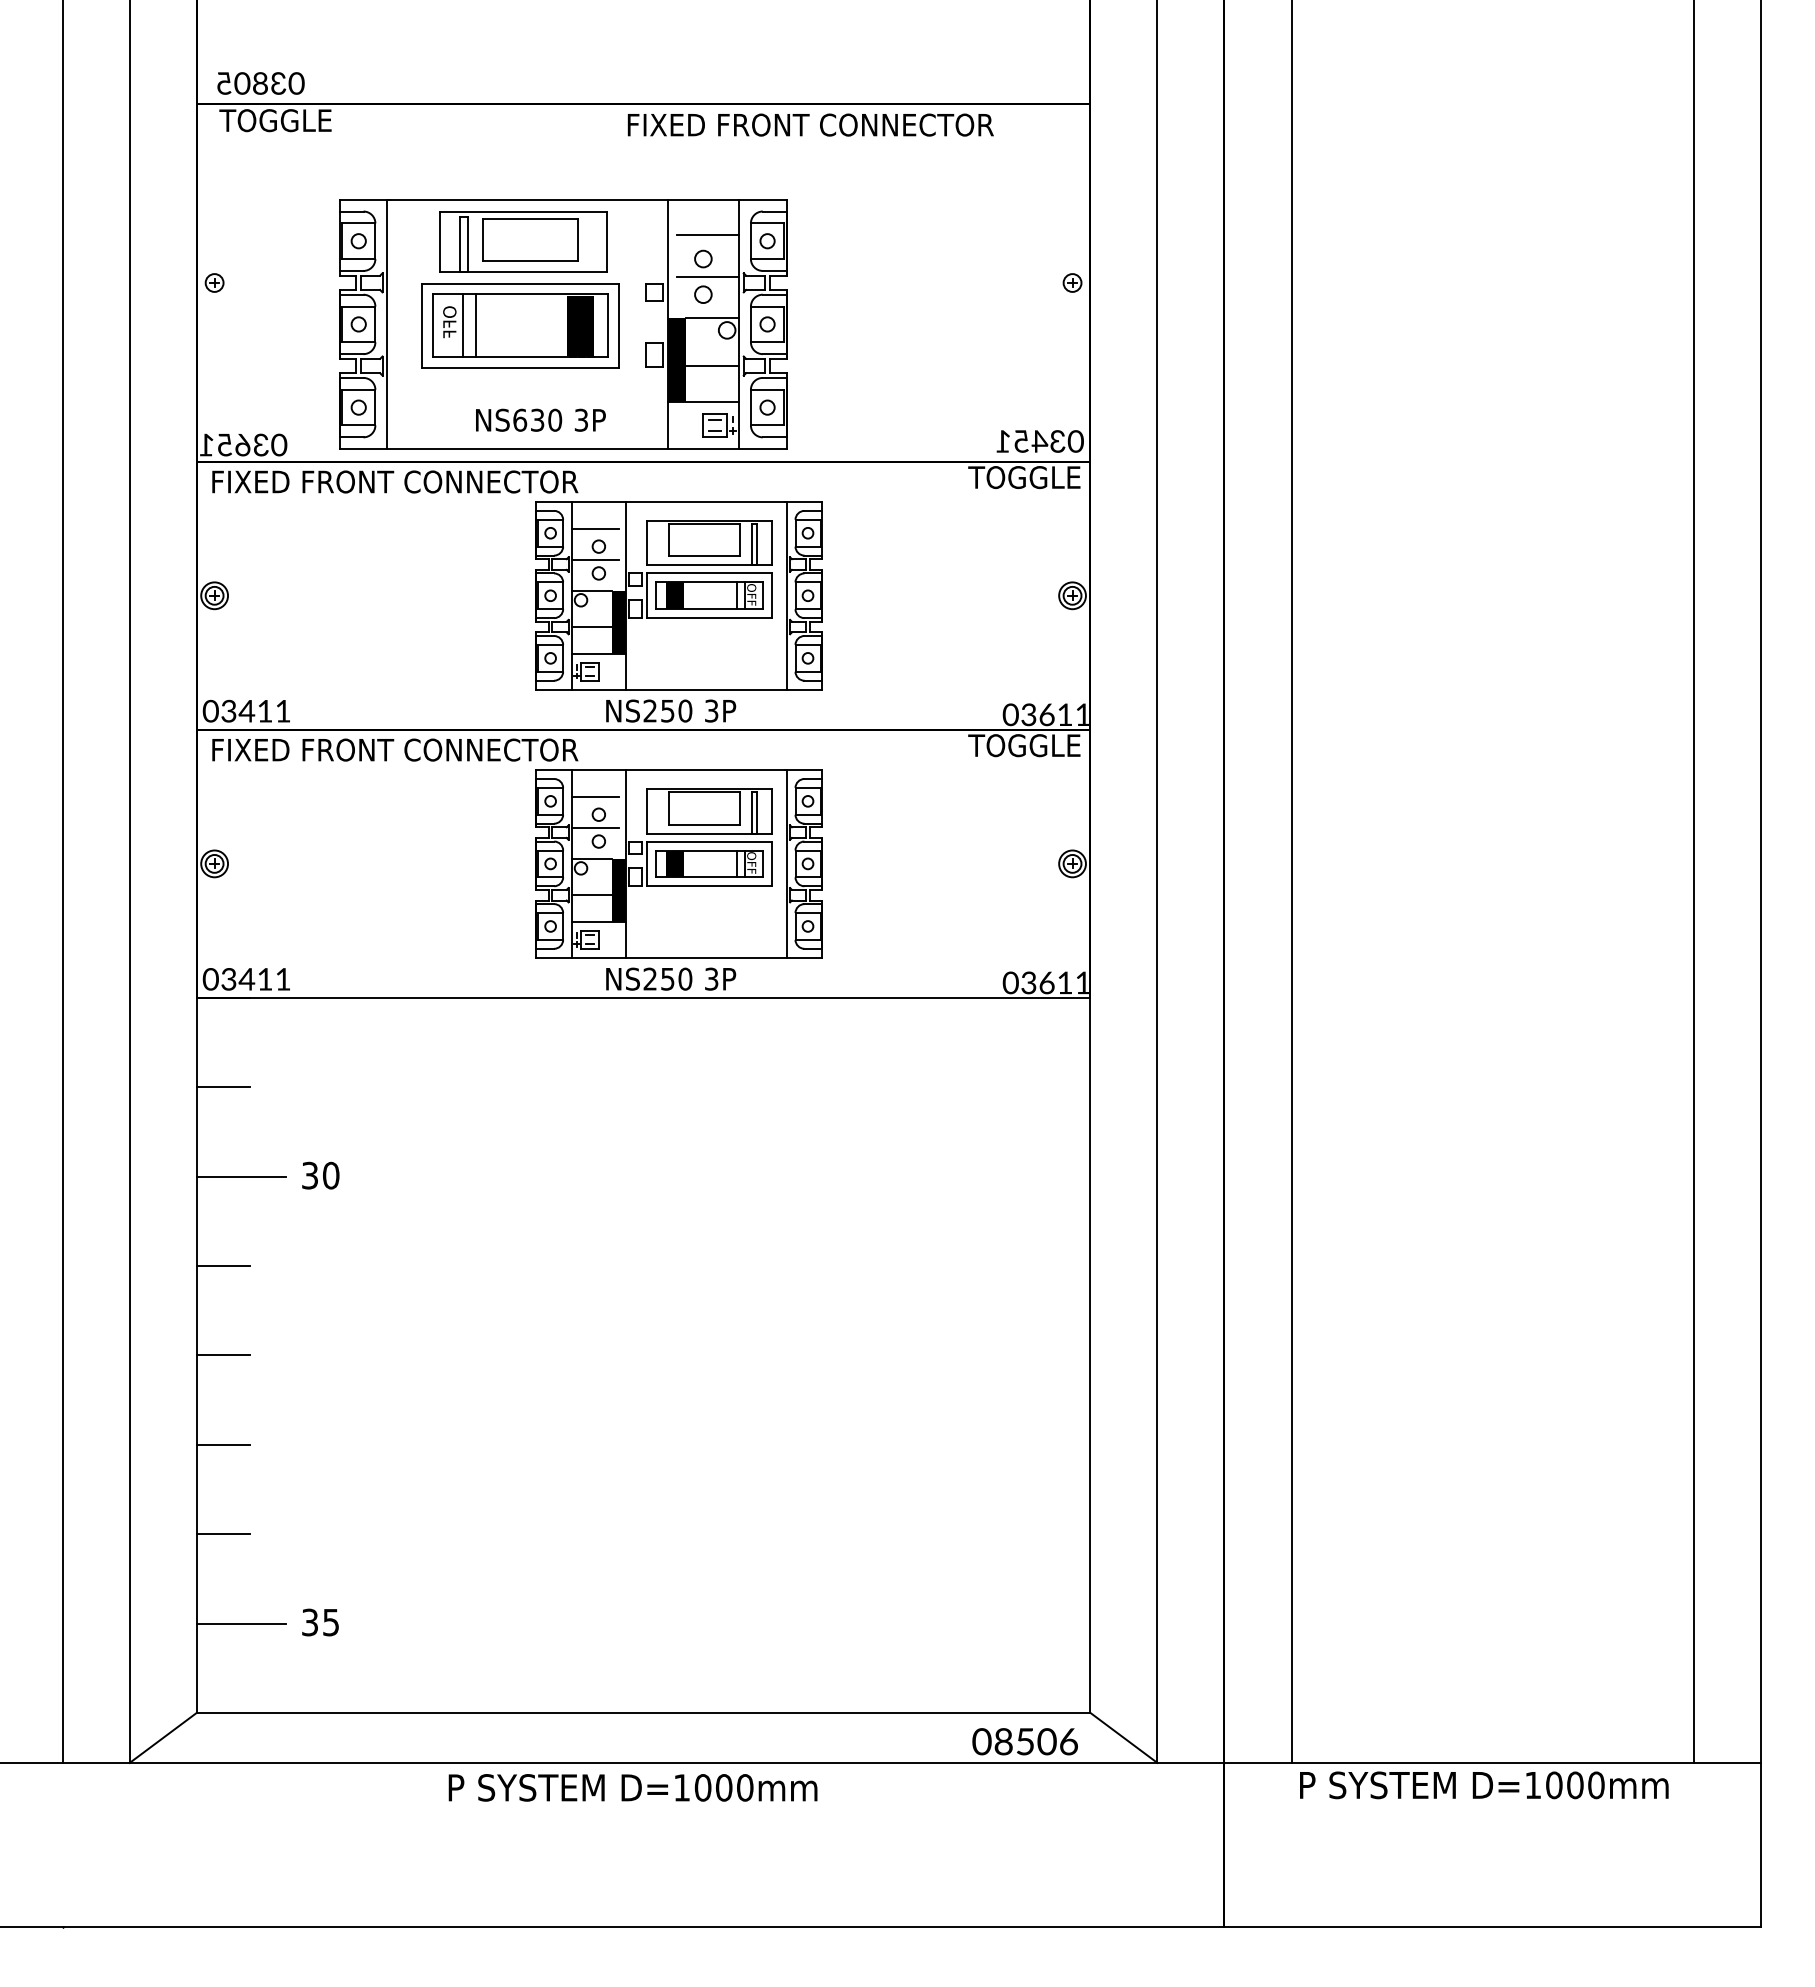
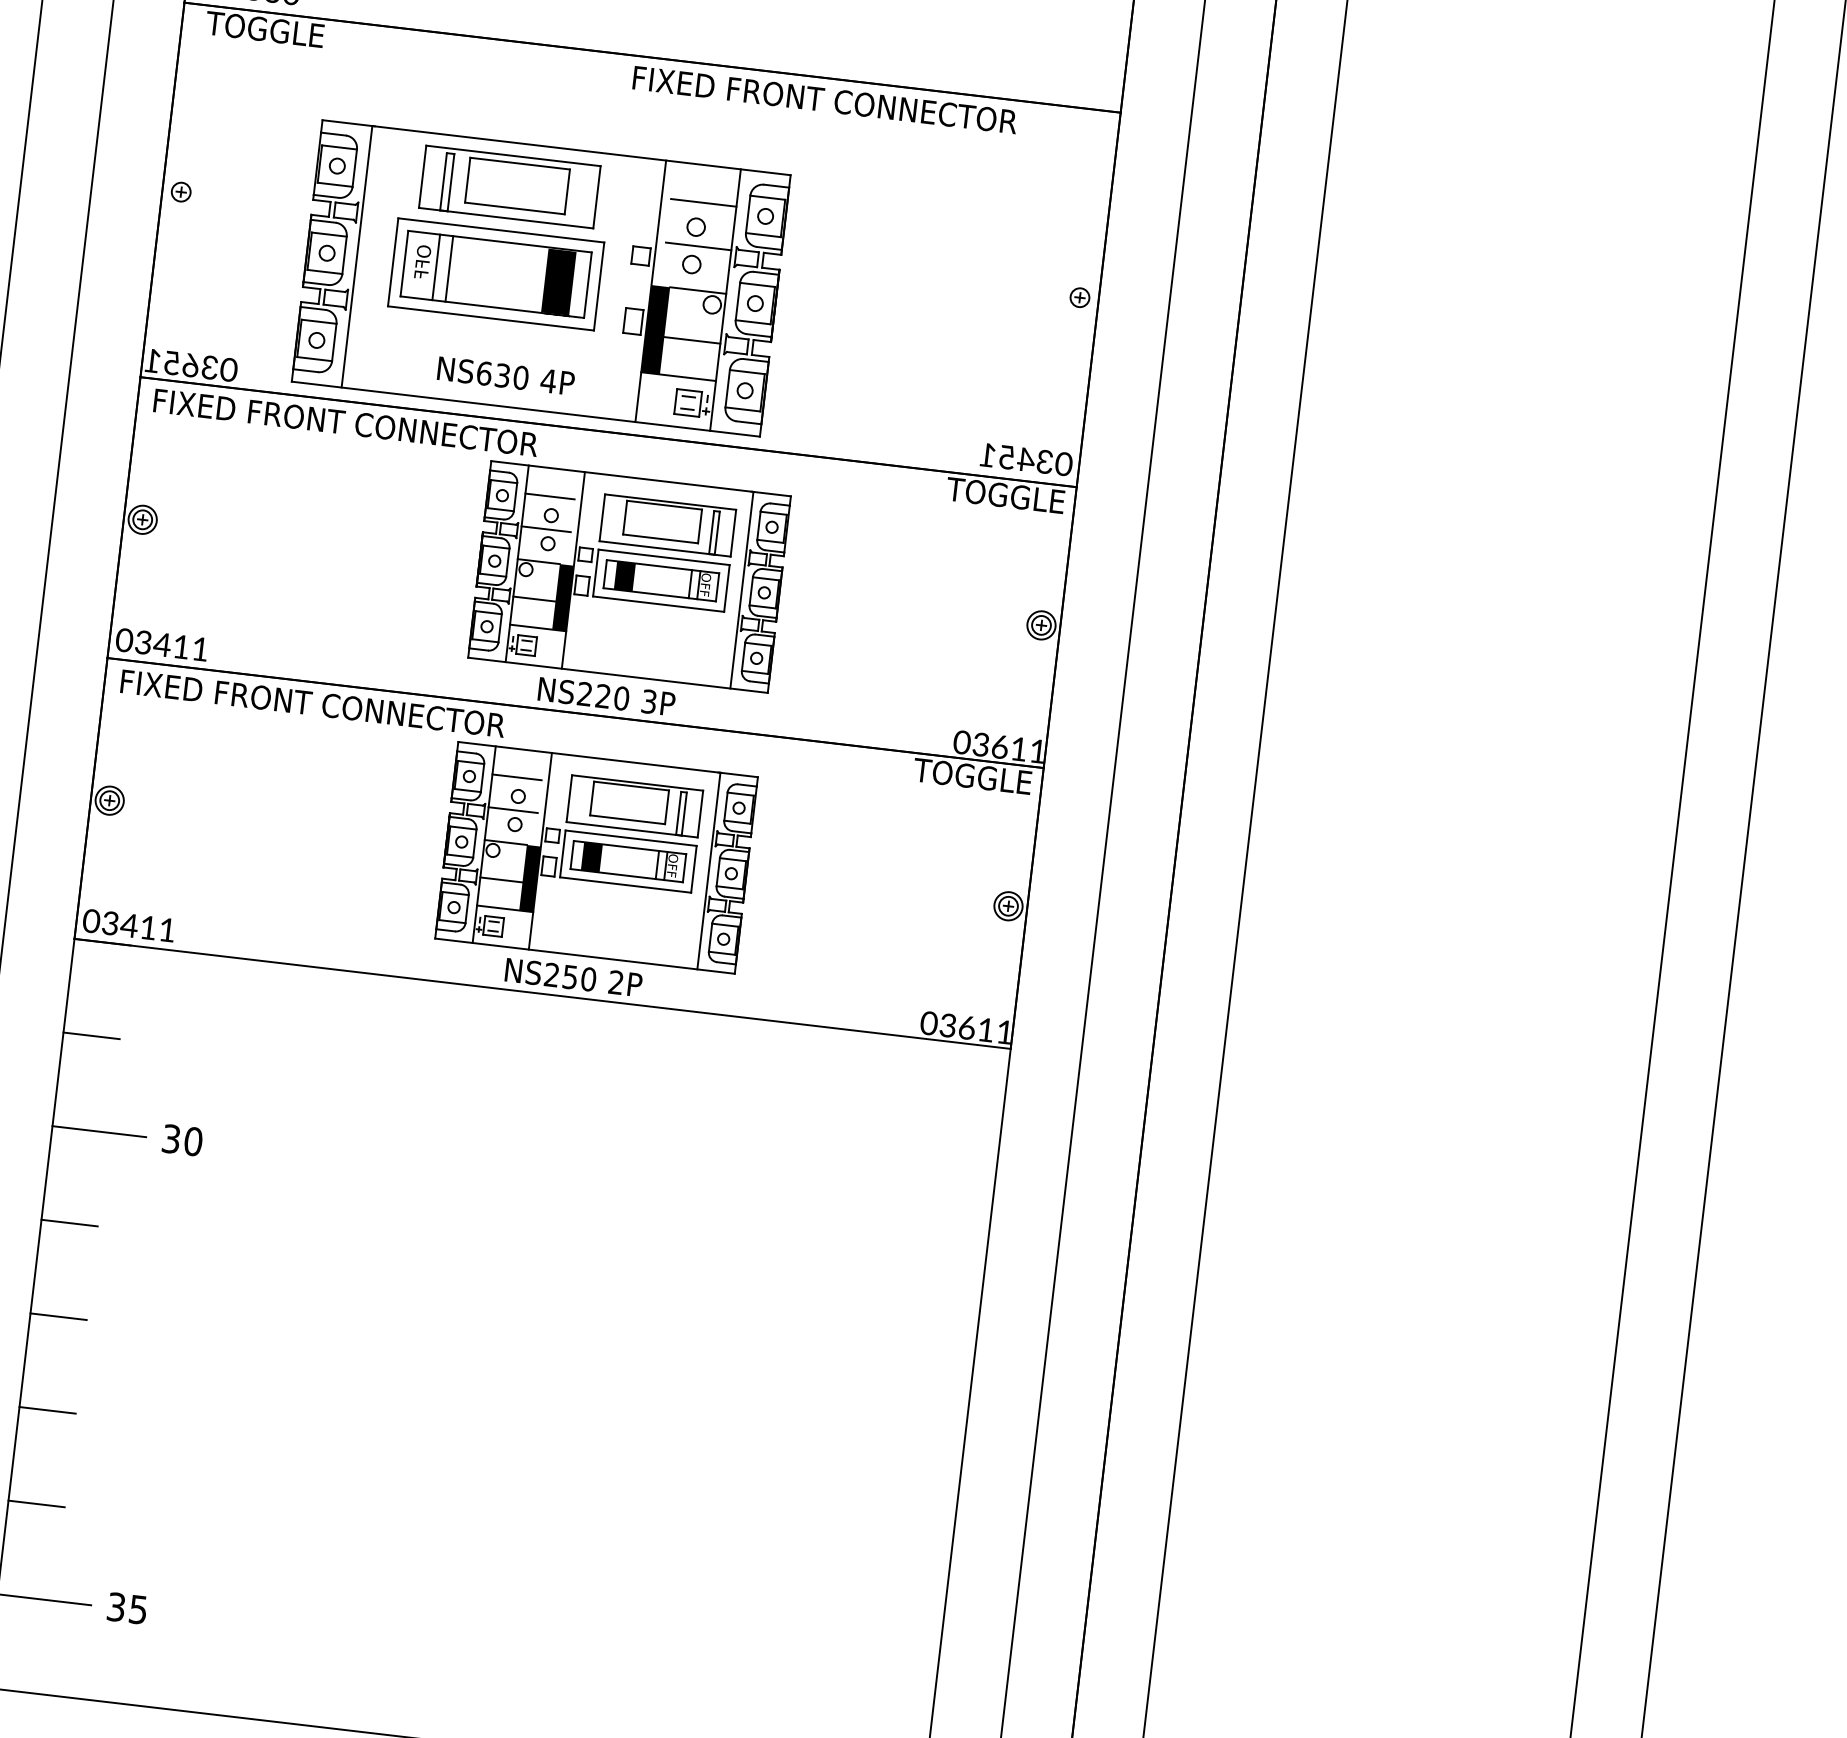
text: (581, 419) -> (548, 380), 3P -> 4P
text: (667, 710) -> (603, 695), NS250 -> NS220
text: (711, 979) -> (616, 982), 3P -> 2P

